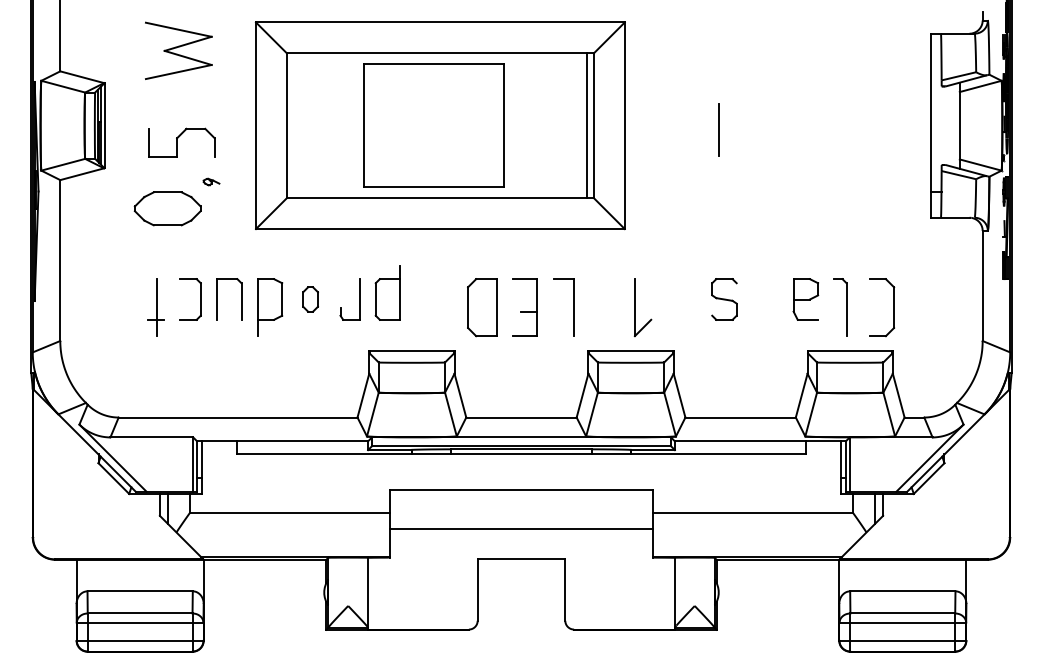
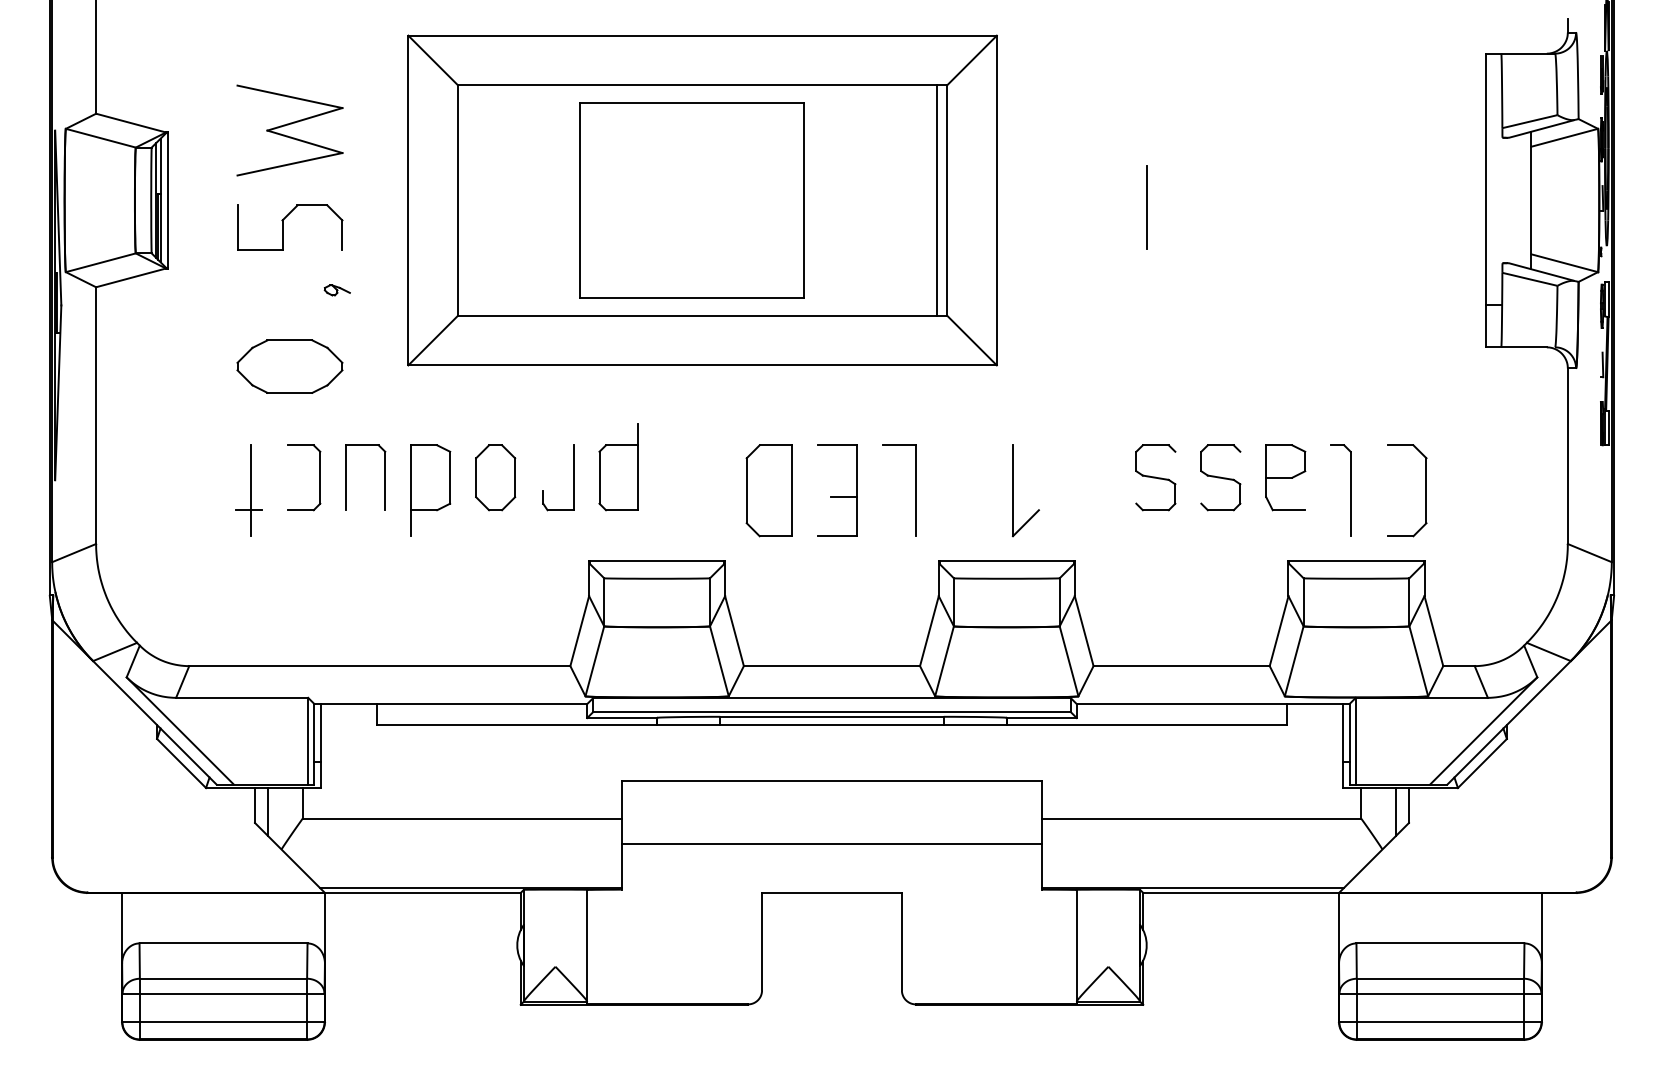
part: (178, 50) -> (289, 129), moved
part: (167, 208) -> (289, 366), moved
part: (310, 299) -> (495, 477), size x1.67
part: (764, 299) -> (1219, 477), added

